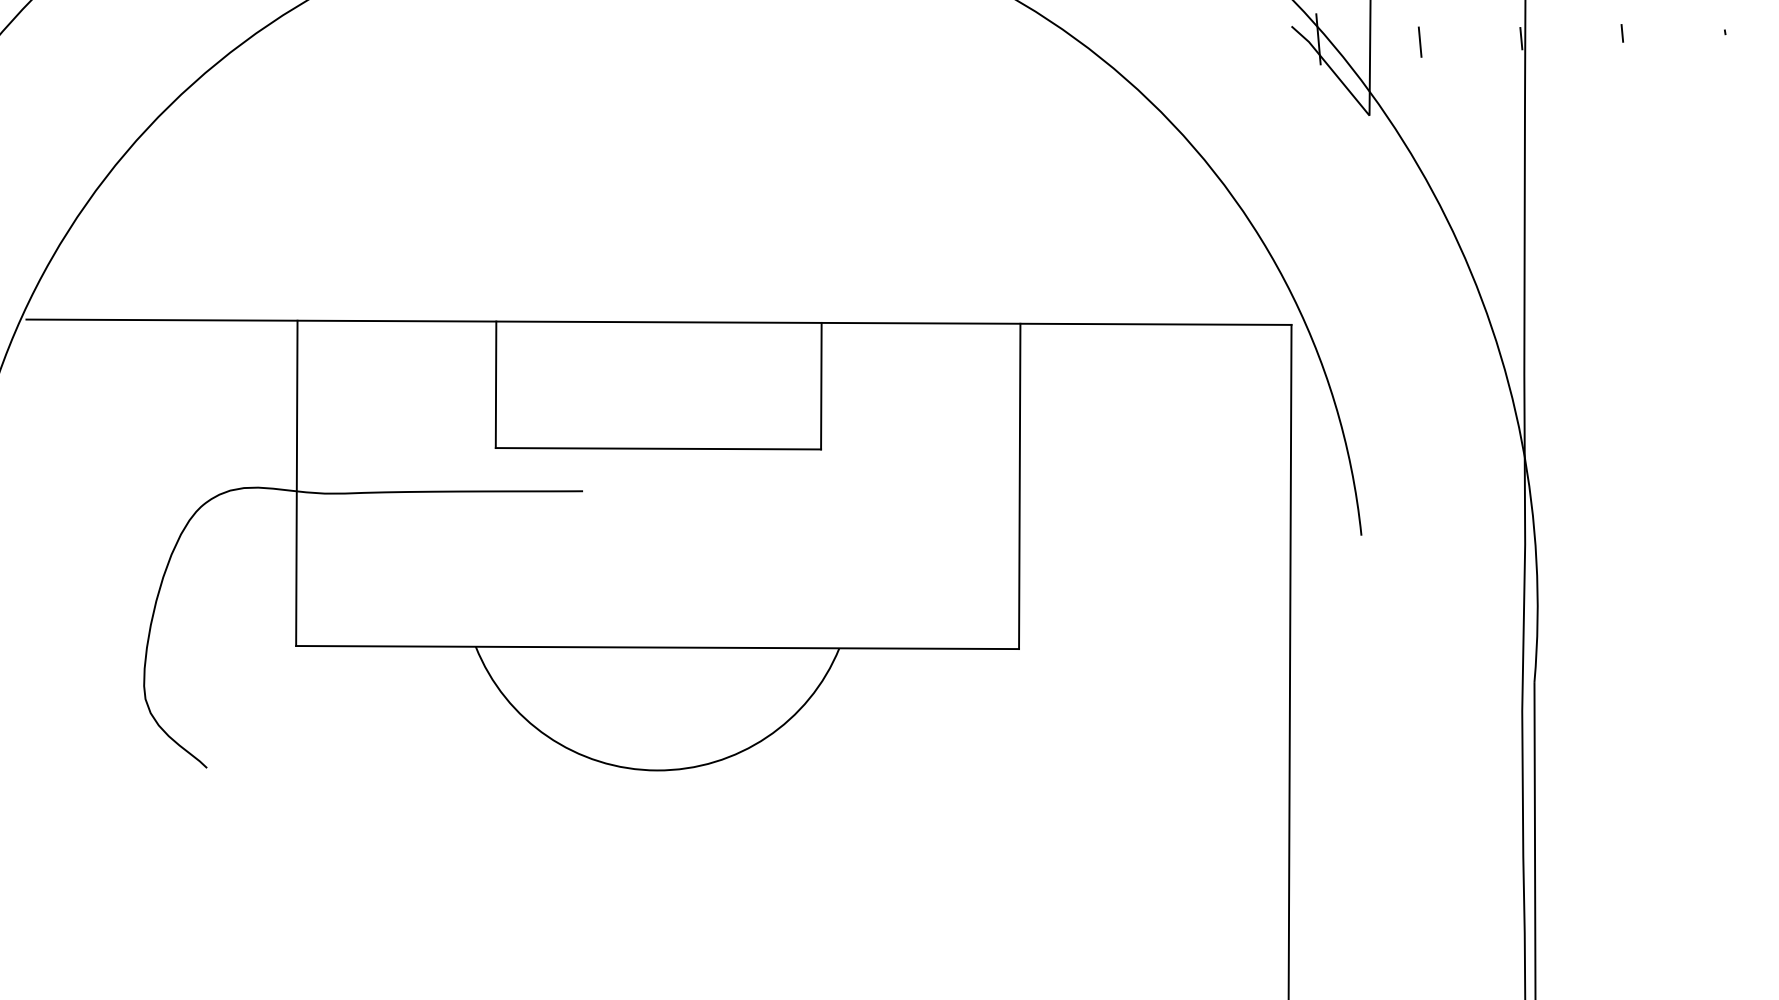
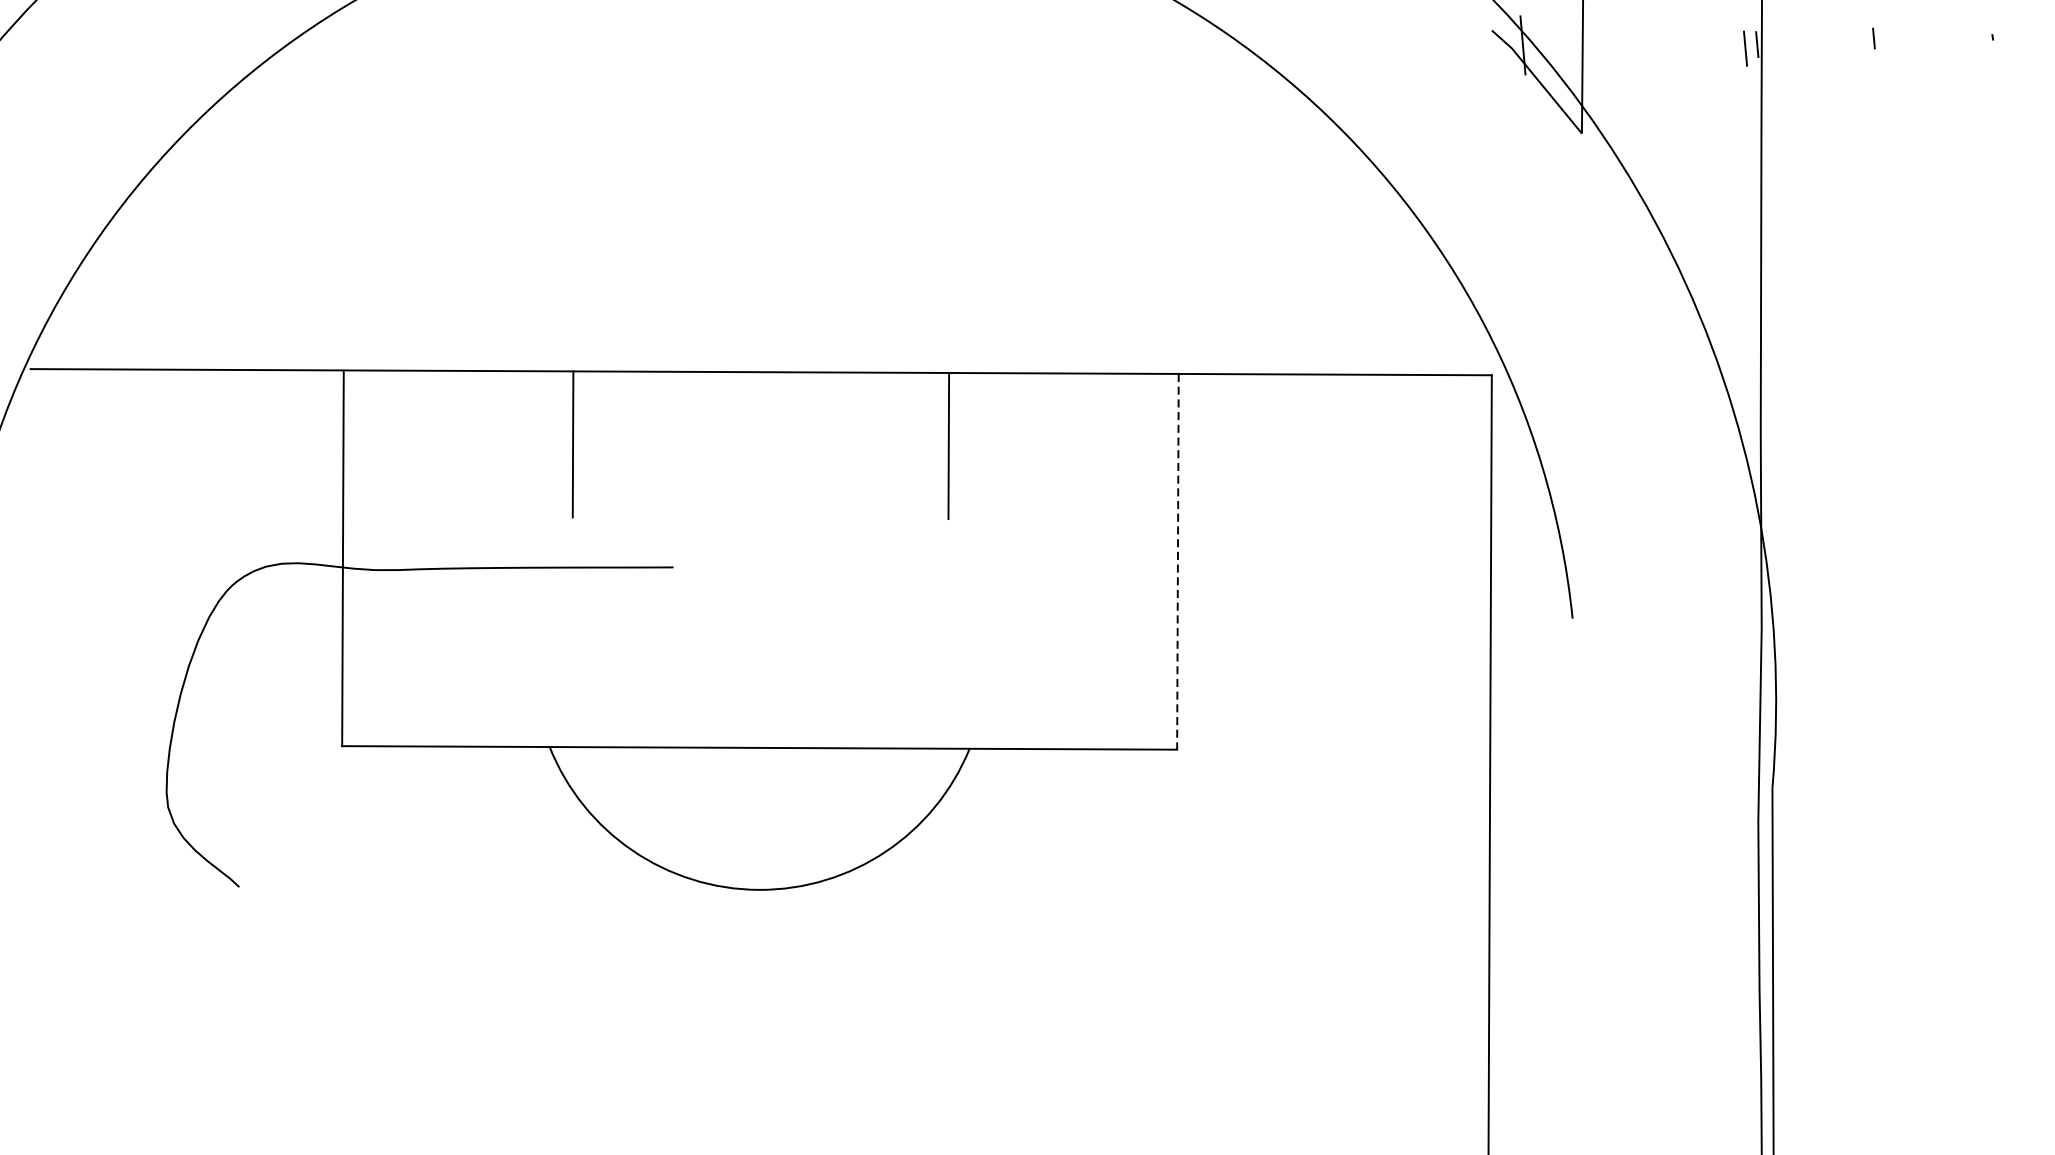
line: (1419, 41) -> (1744, 47), moved
line: (658, 448) -> (760, 518), removed
line: (1019, 486) -> (1177, 561), solid -> dashed

